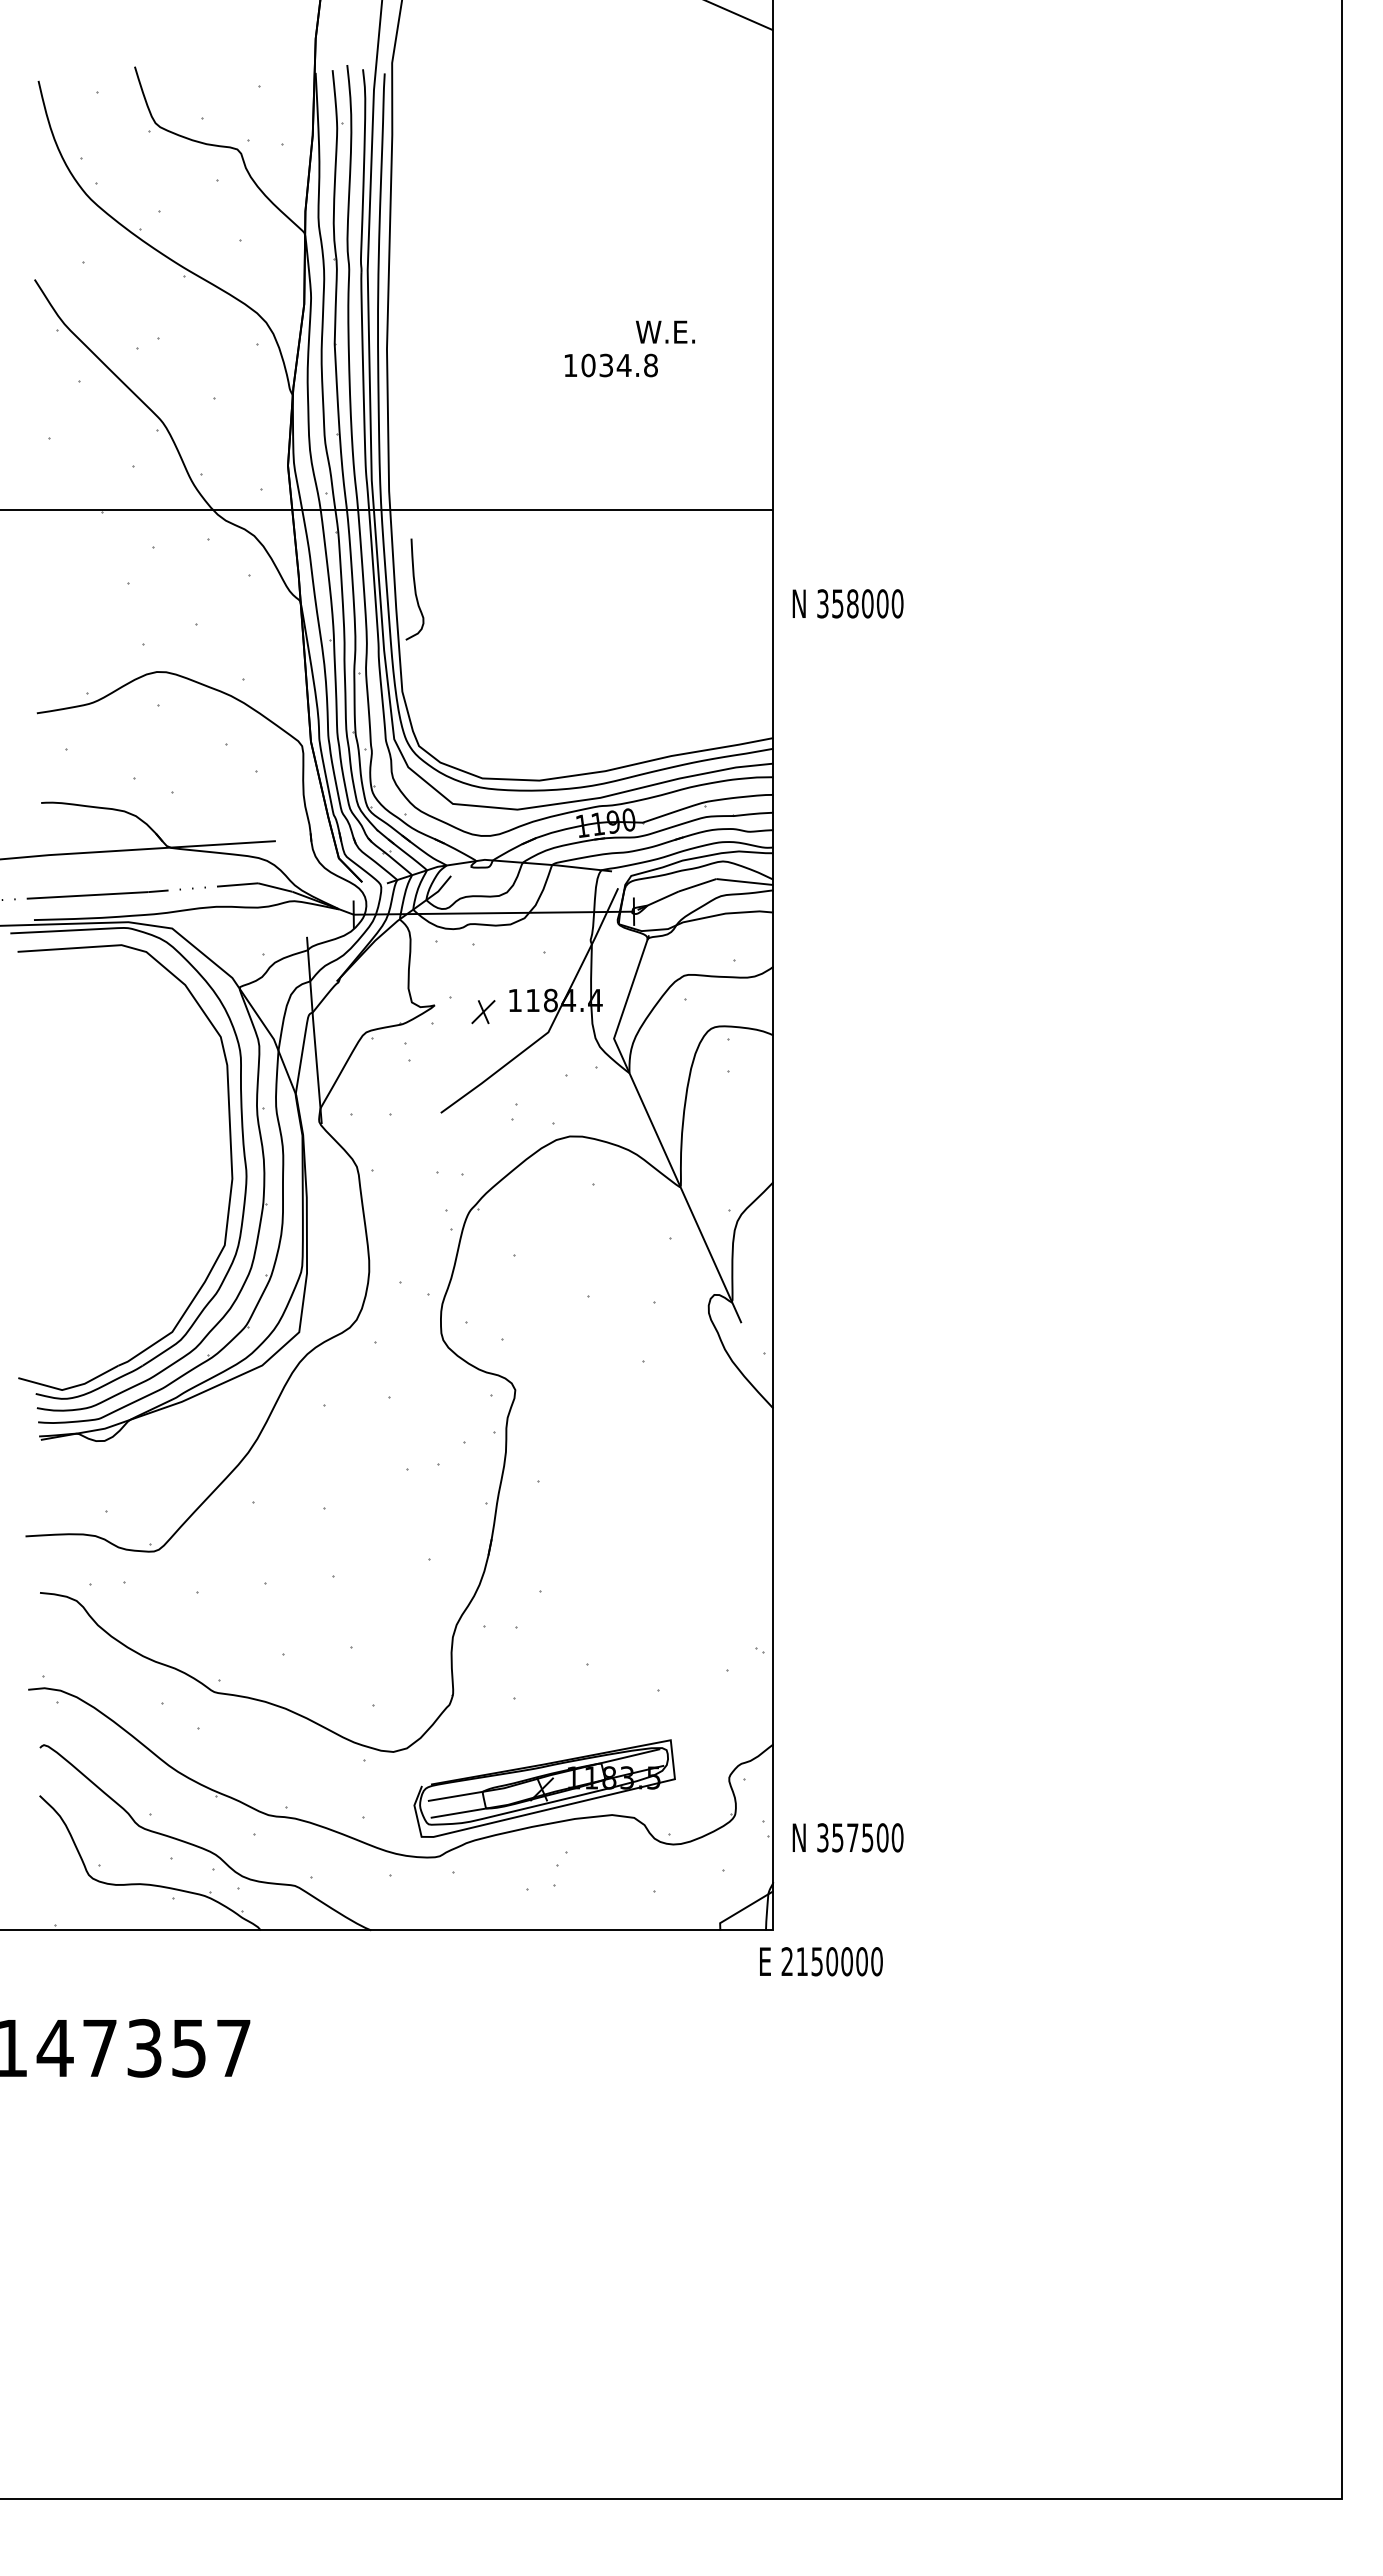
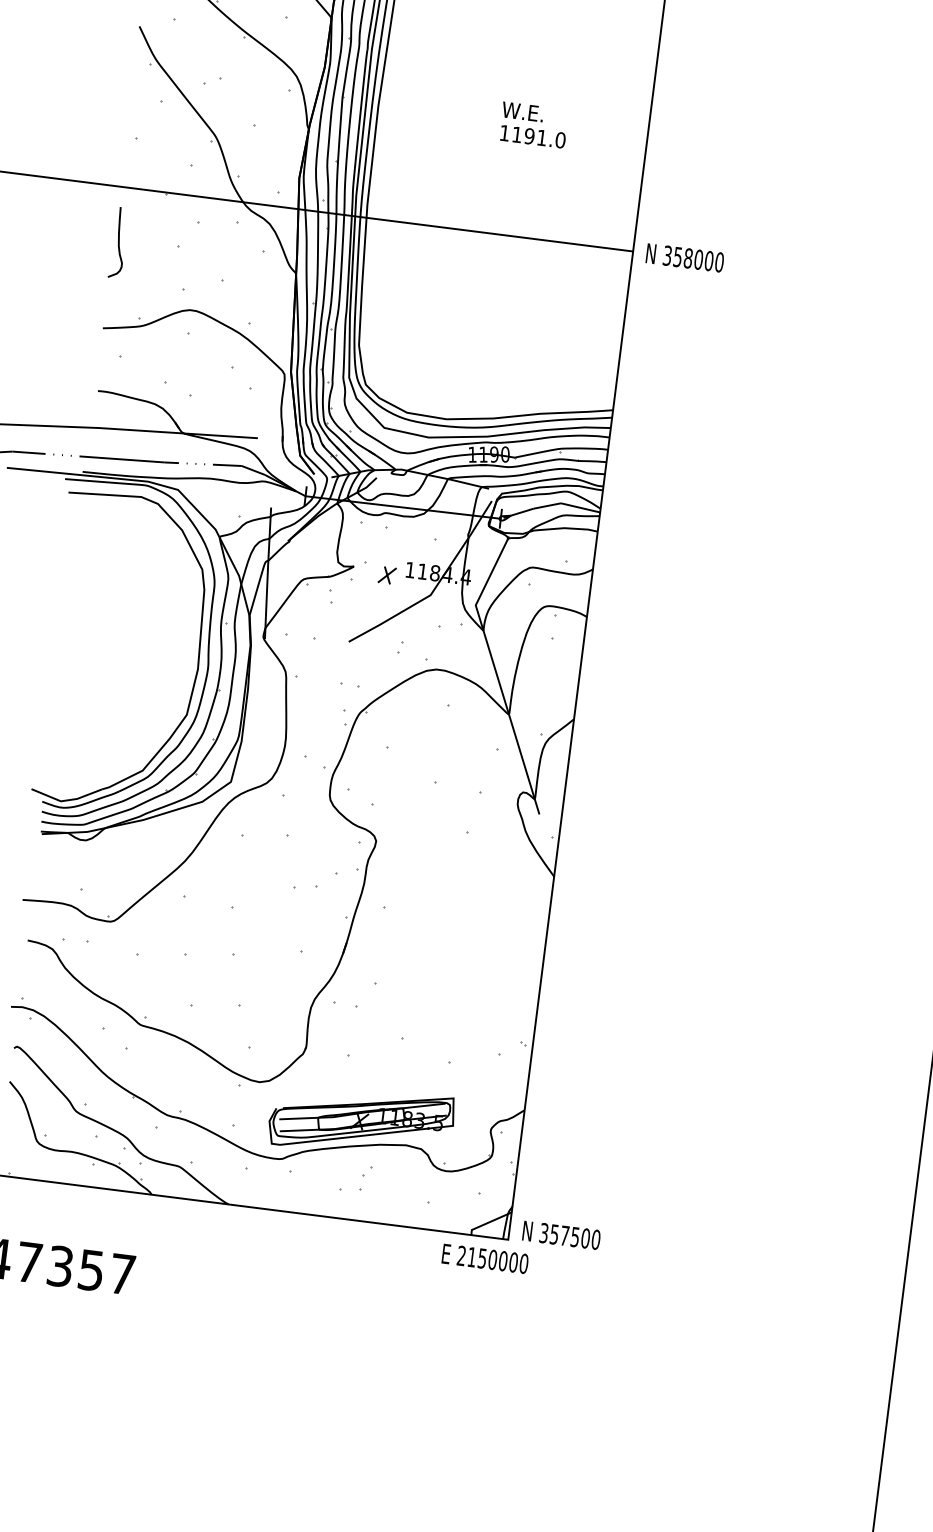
text: (665, 331) -> (522, 111), moved
text: (619, 365) -> (538, 137), 1034.8 -> 1191.0
curve: (414, 589) -> (118, 242), moved
text: (847, 603) -> (684, 257), moved
text: (847, 1837) -> (561, 1235), moved
text: (821, 1961) -> (485, 1258), moved

